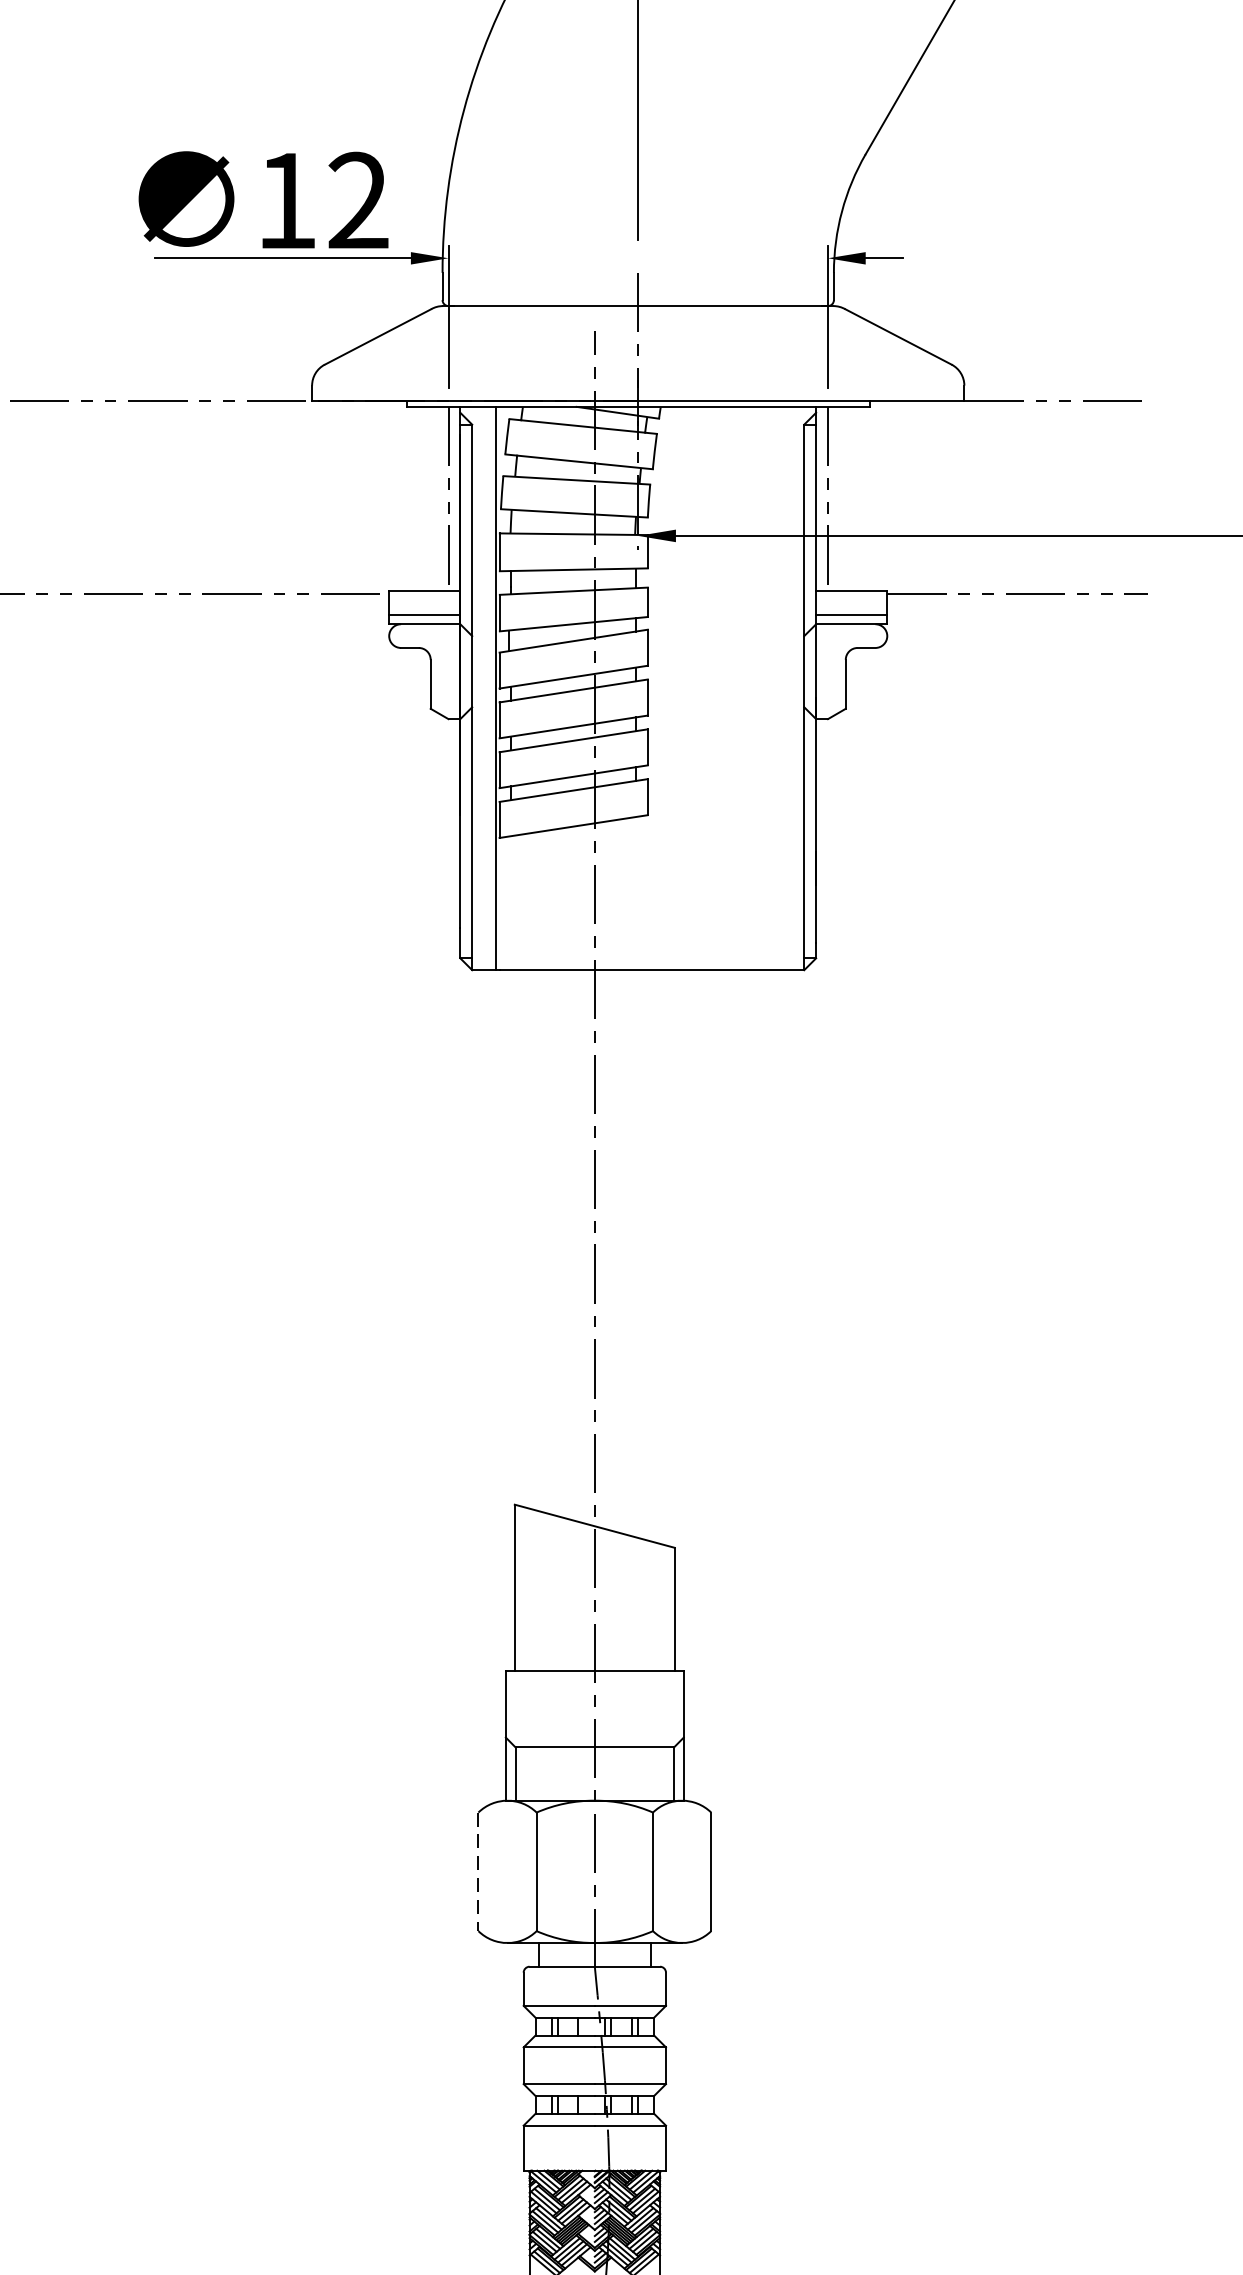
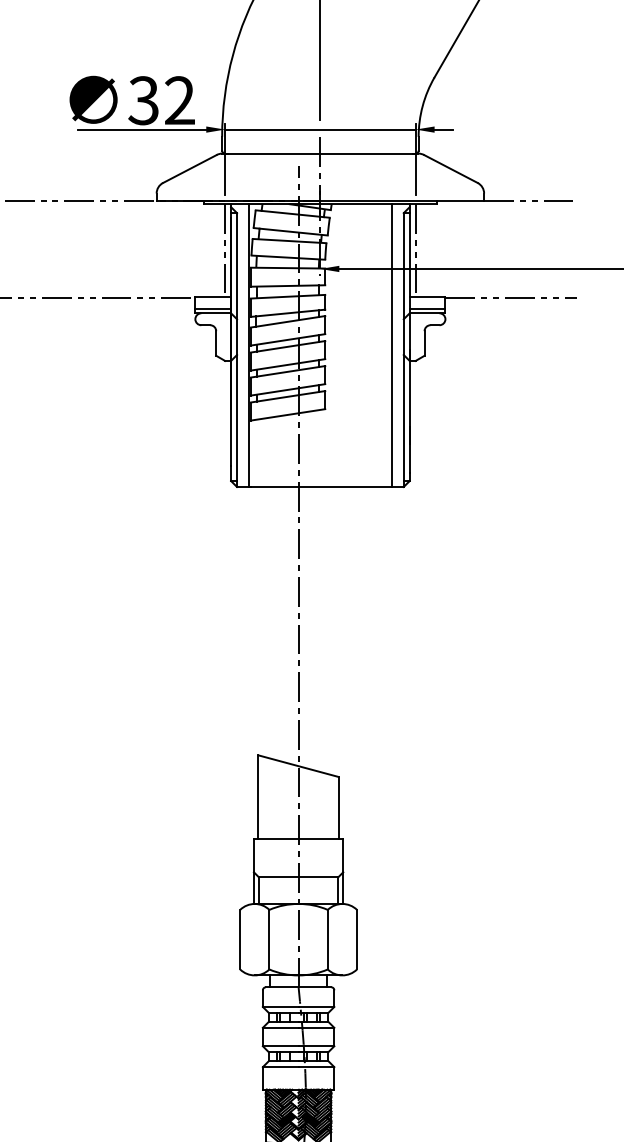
text: (285, 200) -> (143, 100), 12 -> 32
line: (638, 258) -> (320, 129), added
line: (779, 688) -> (391, 345), added
line: (479, 1871) -> (240, 939), dashed -> solid

